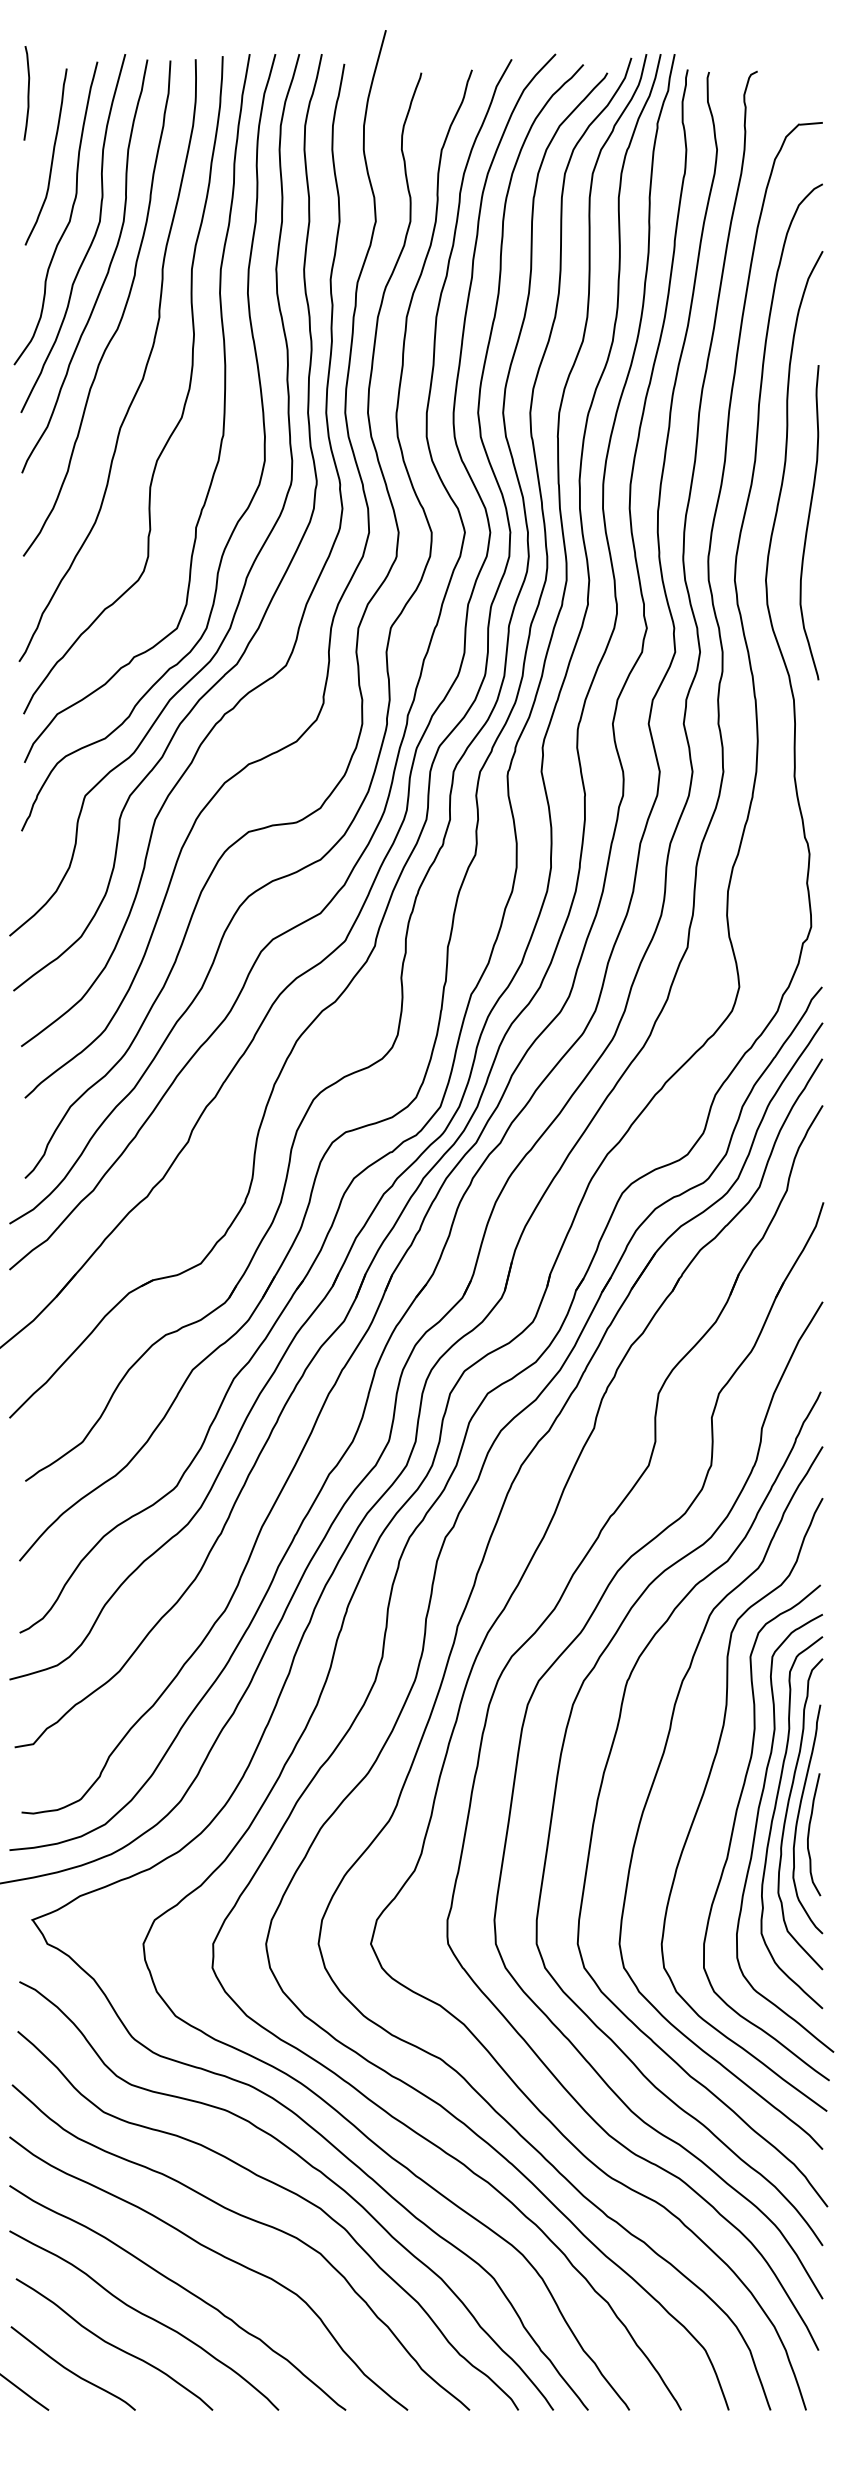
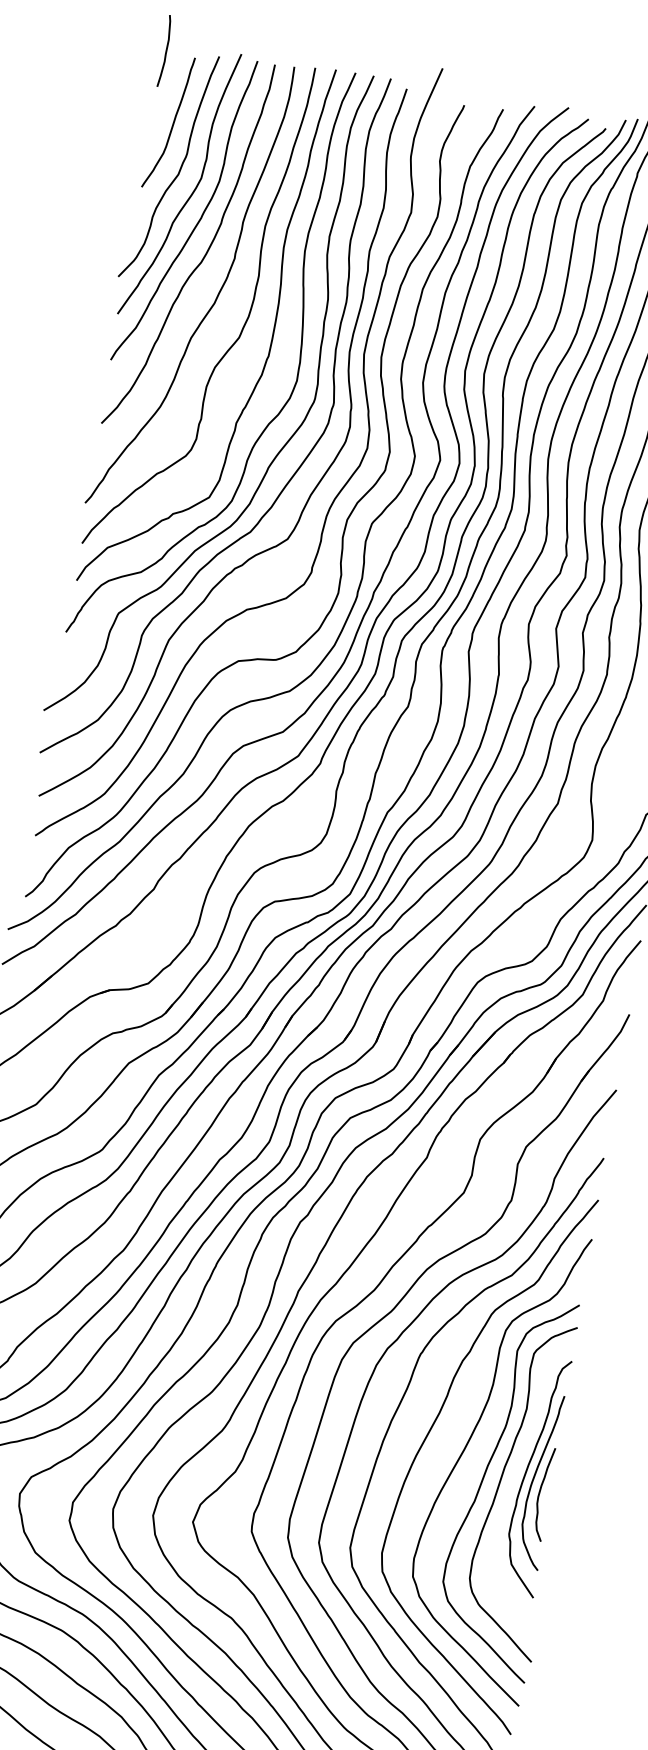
curve: (27, 93) -> (165, 51), moved
curve: (773, 1820) -> (514, 1478), removed

